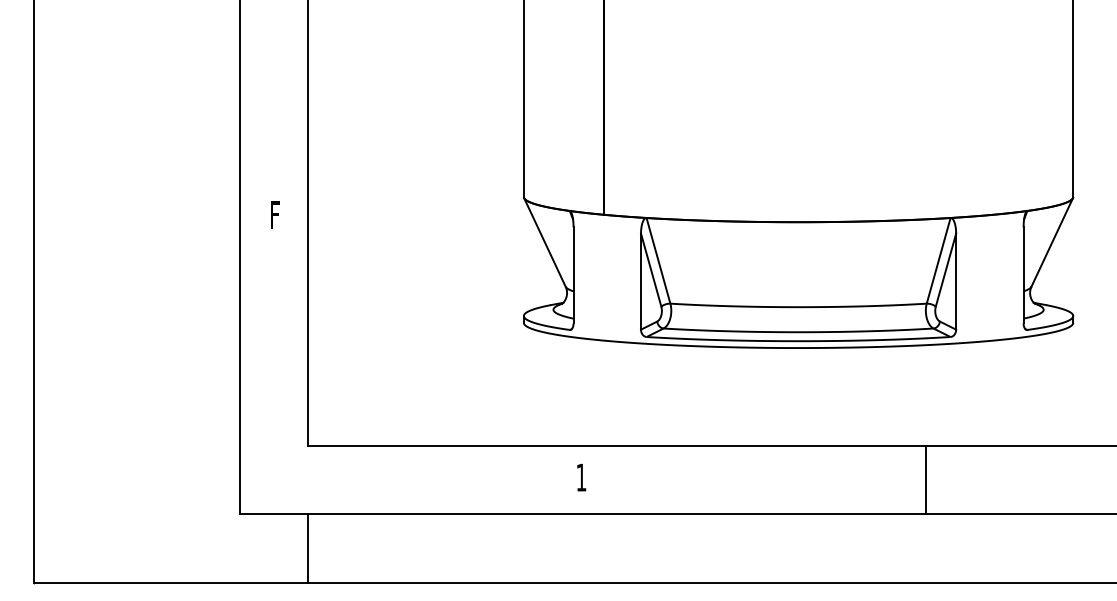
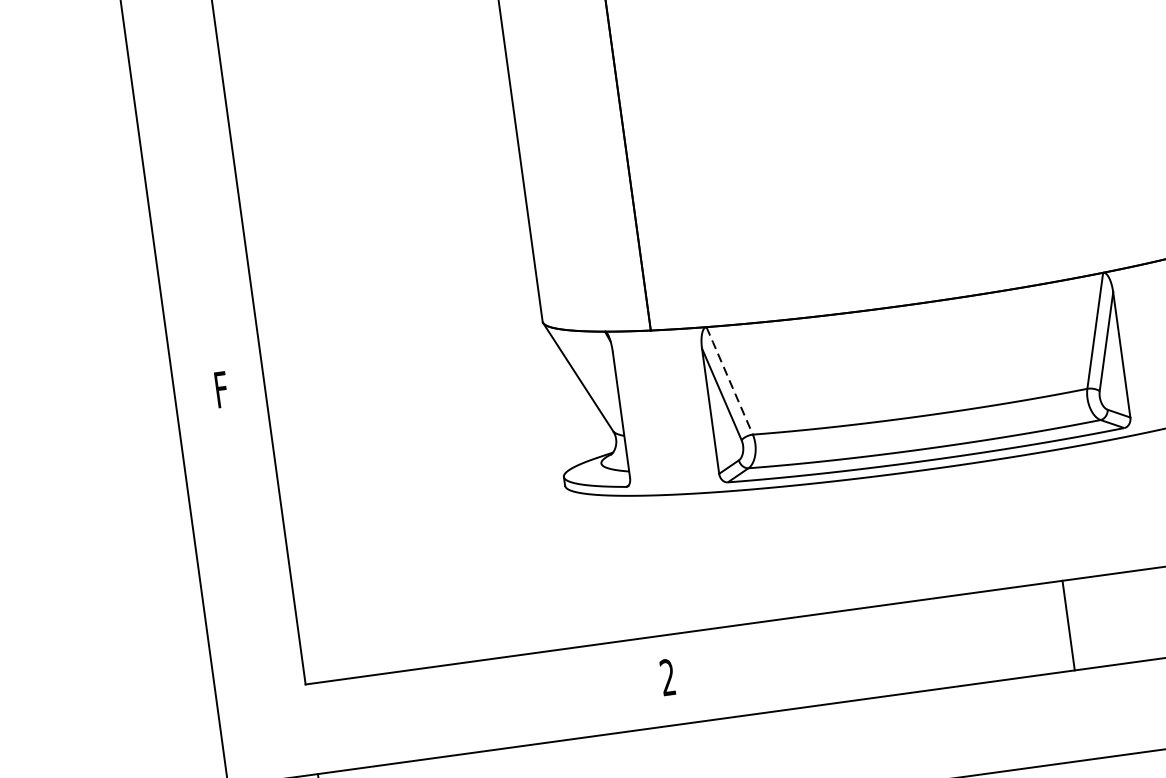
line: (658, 260) -> (729, 380), solid -> dashed
text: (581, 477) -> (667, 677), 1 -> 2
line: (926, 479) -> (1068, 625), moved

